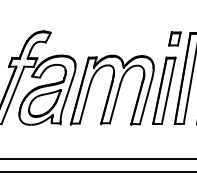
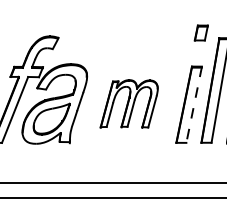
part: (174, 38) -> (200, 32), moved
part: (111, 89) -> (128, 103), size x0.6
line: (168, 90) -> (194, 104), solid -> dashed

